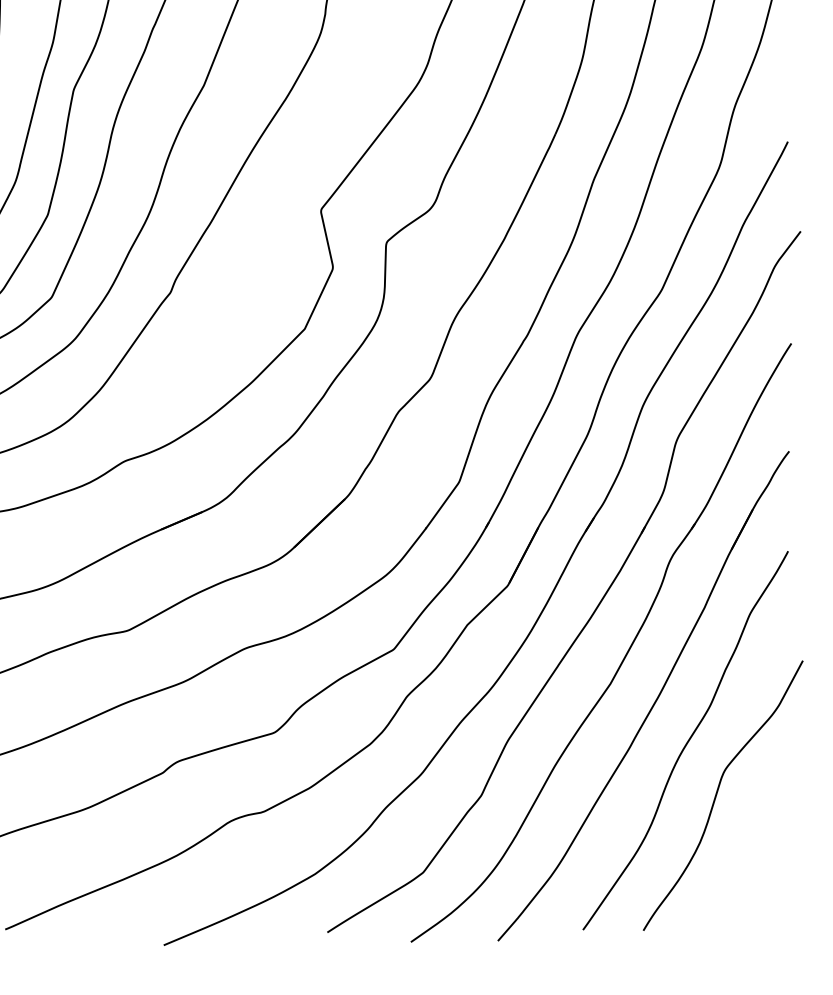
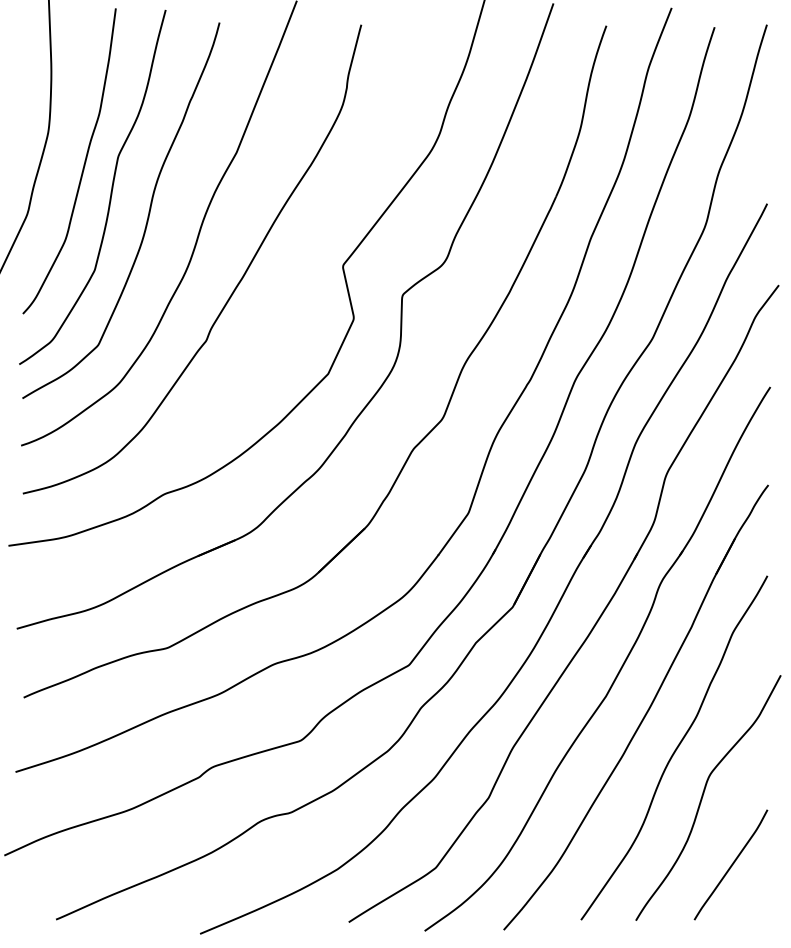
curve: (748, 868) -> (731, 864), added

